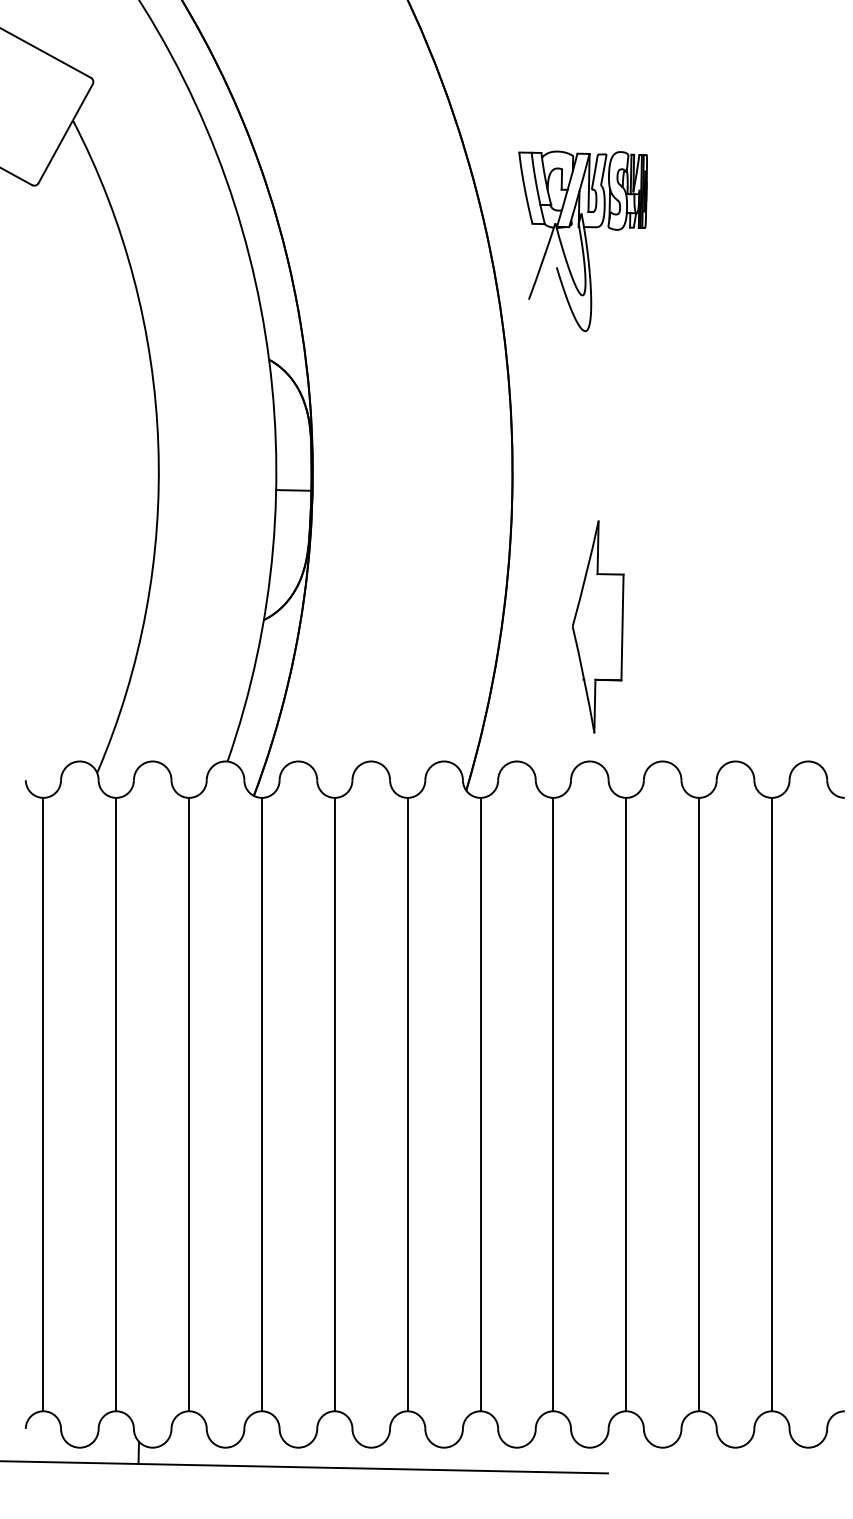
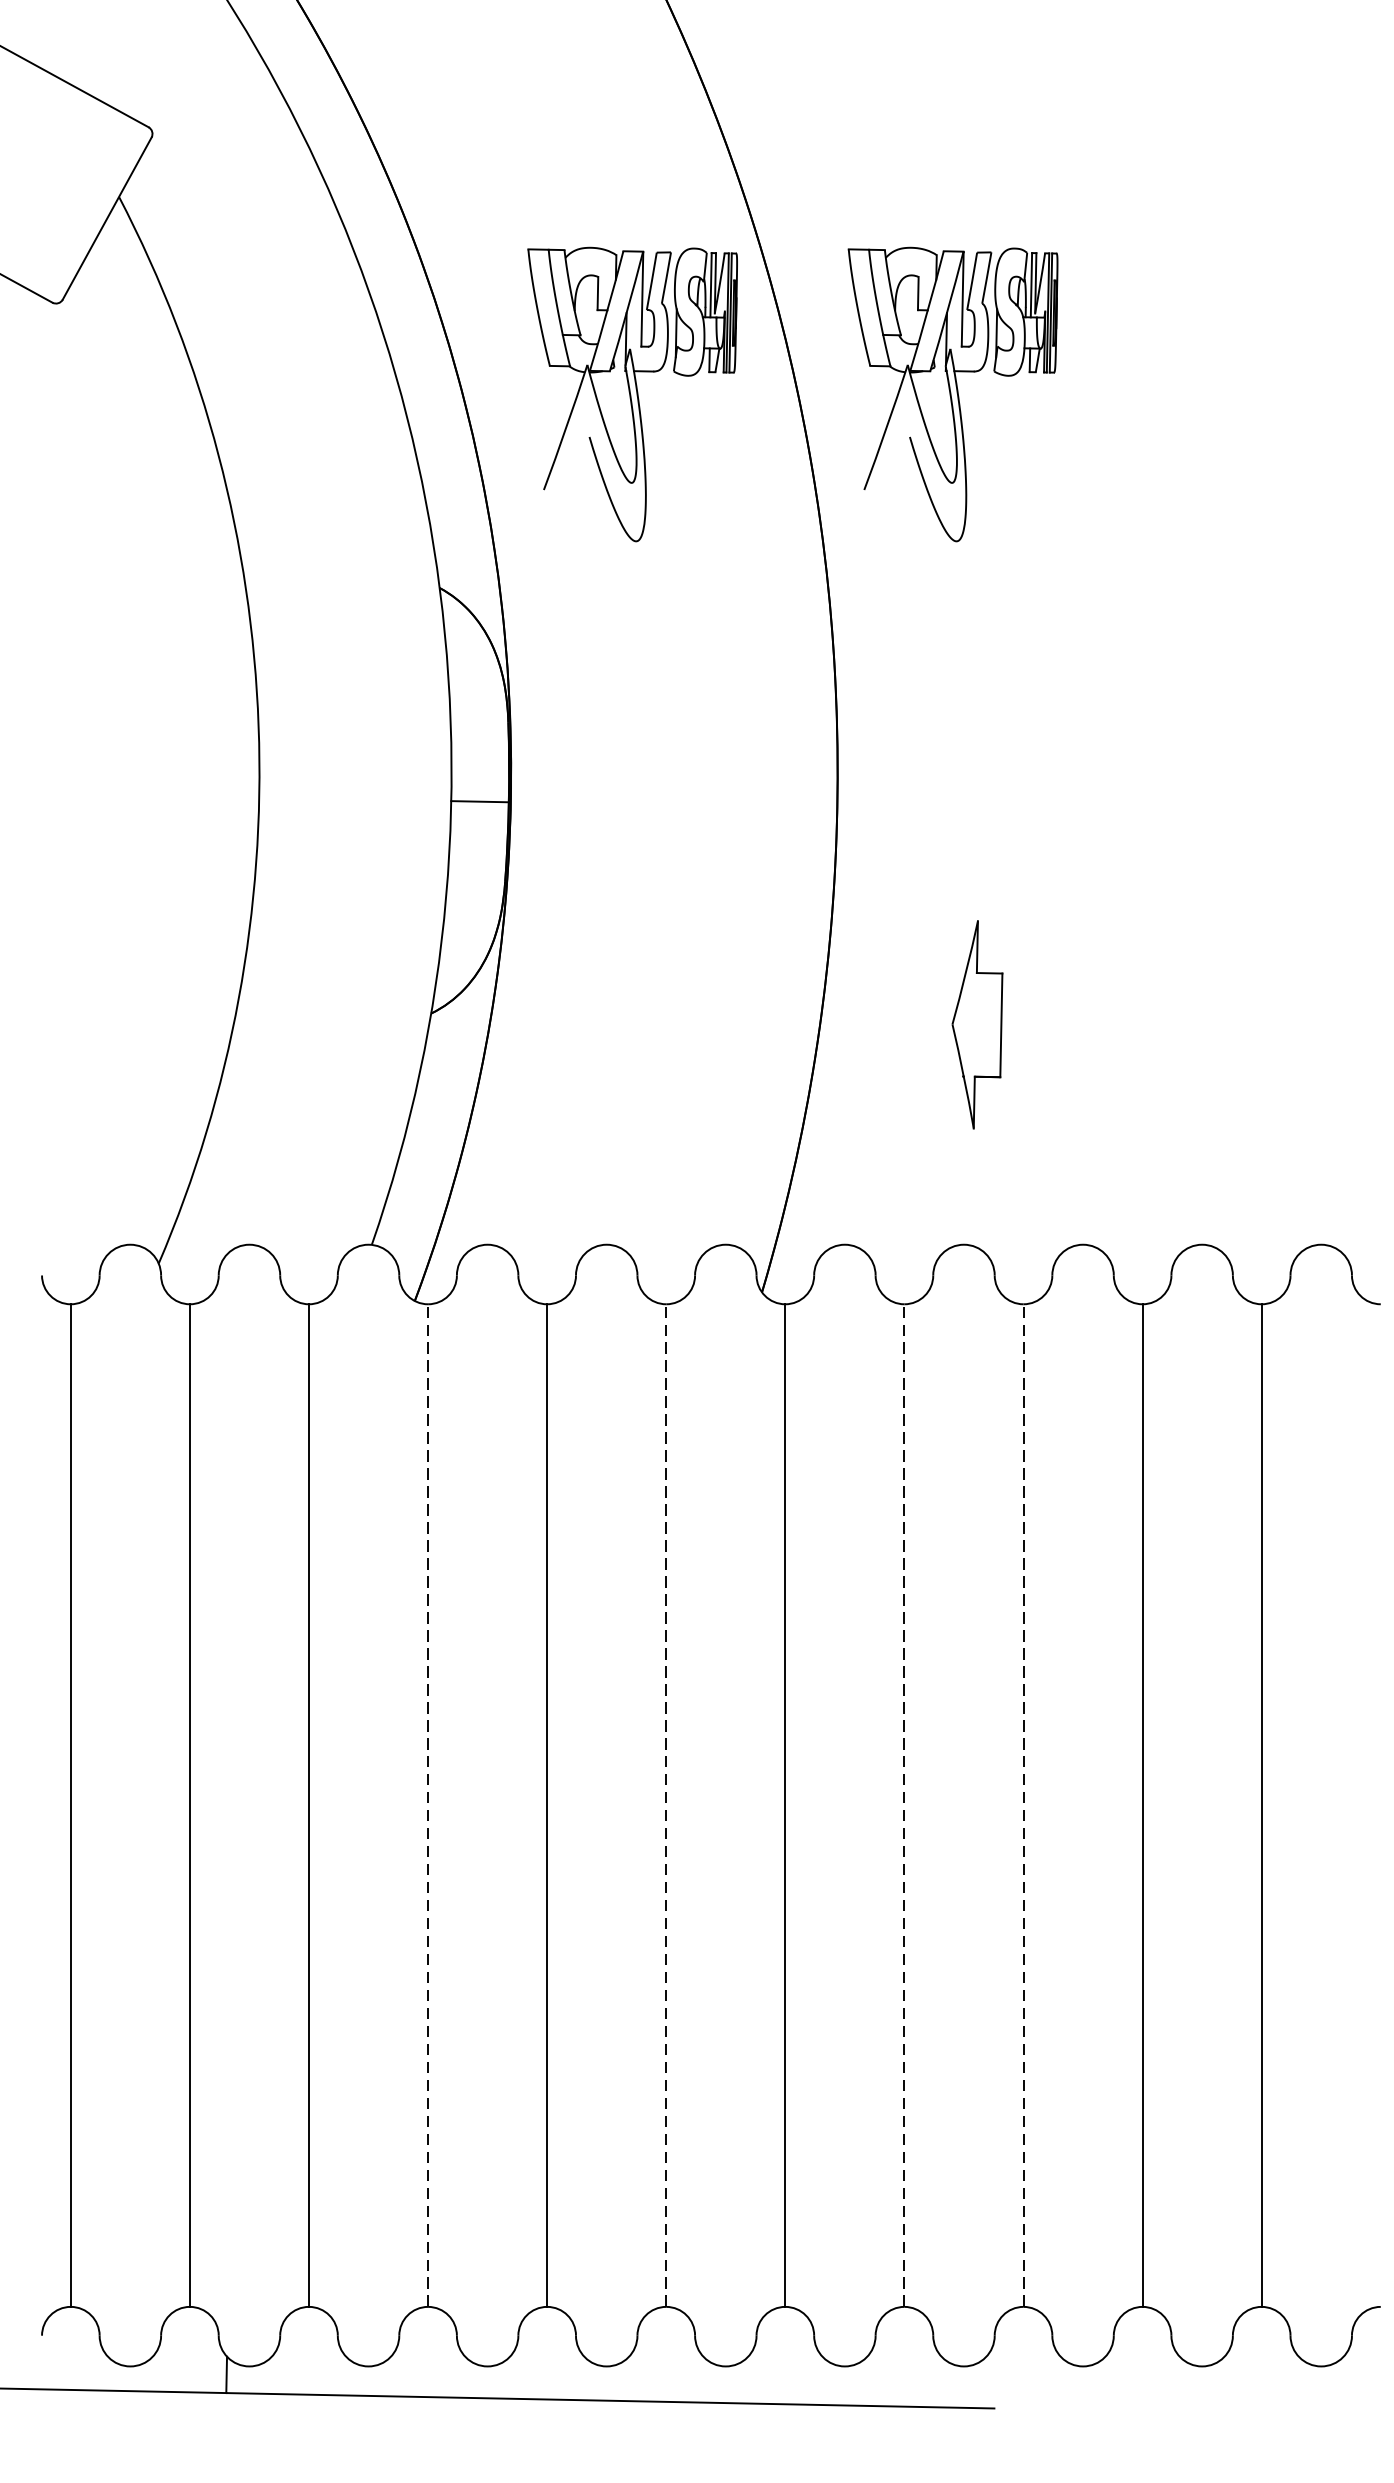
part: (386, 240) -> (631, 393), added
part: (597, 626) -> (976, 1024), size x0.6
line: (261, 1104) -> (427, 1805), solid -> dashed
line: (407, 1104) -> (665, 1805), solid -> dashed
line: (553, 1104) -> (904, 1805), solid -> dashed
line: (626, 1104) -> (1023, 1805), solid -> dashed

